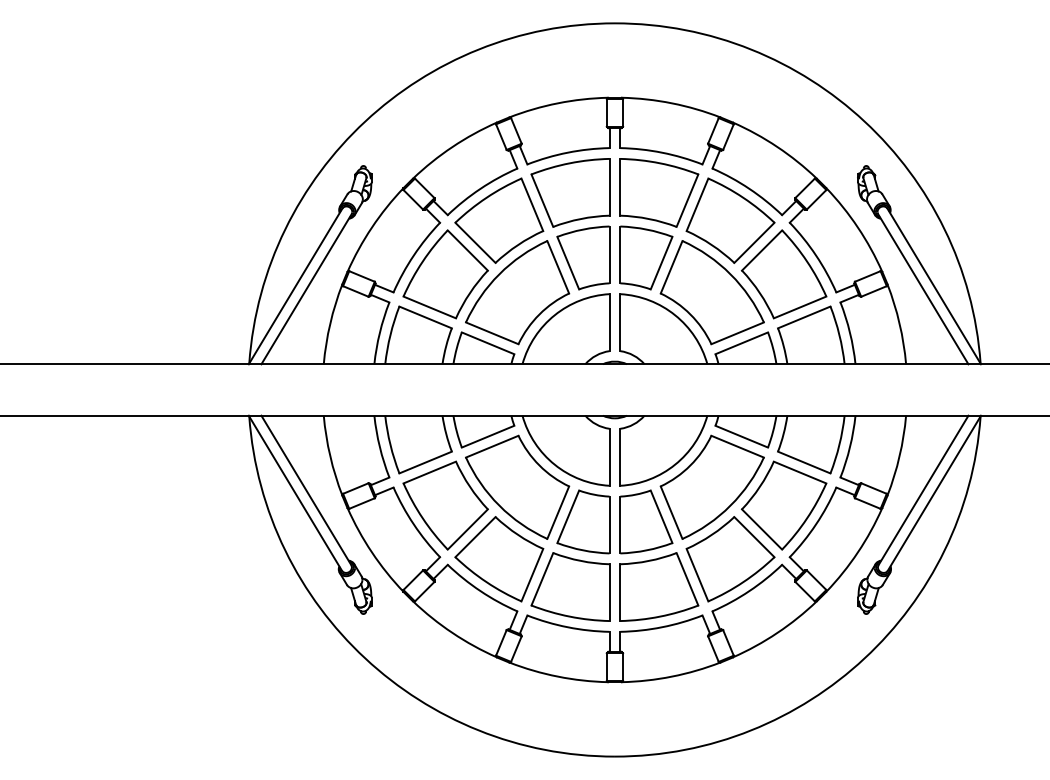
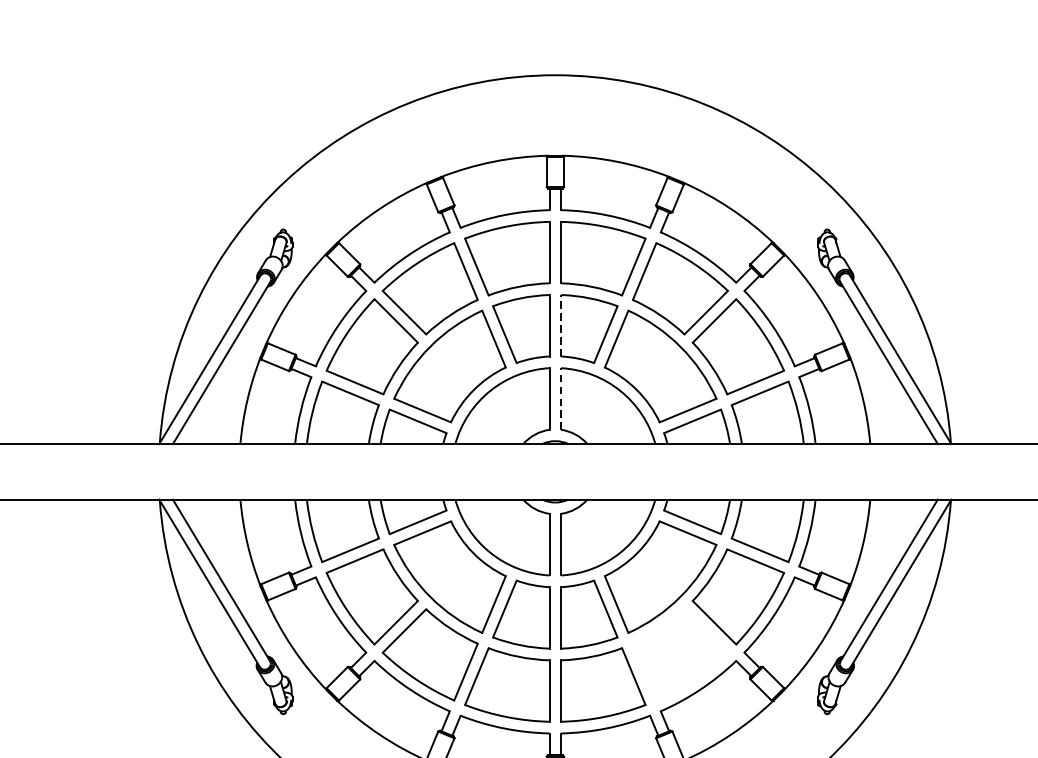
line: (620, 254) -> (561, 325), solid -> dashed
line: (620, 322) -> (561, 398), solid -> dashed
part: (730, 559) -> (680, 655), removed

